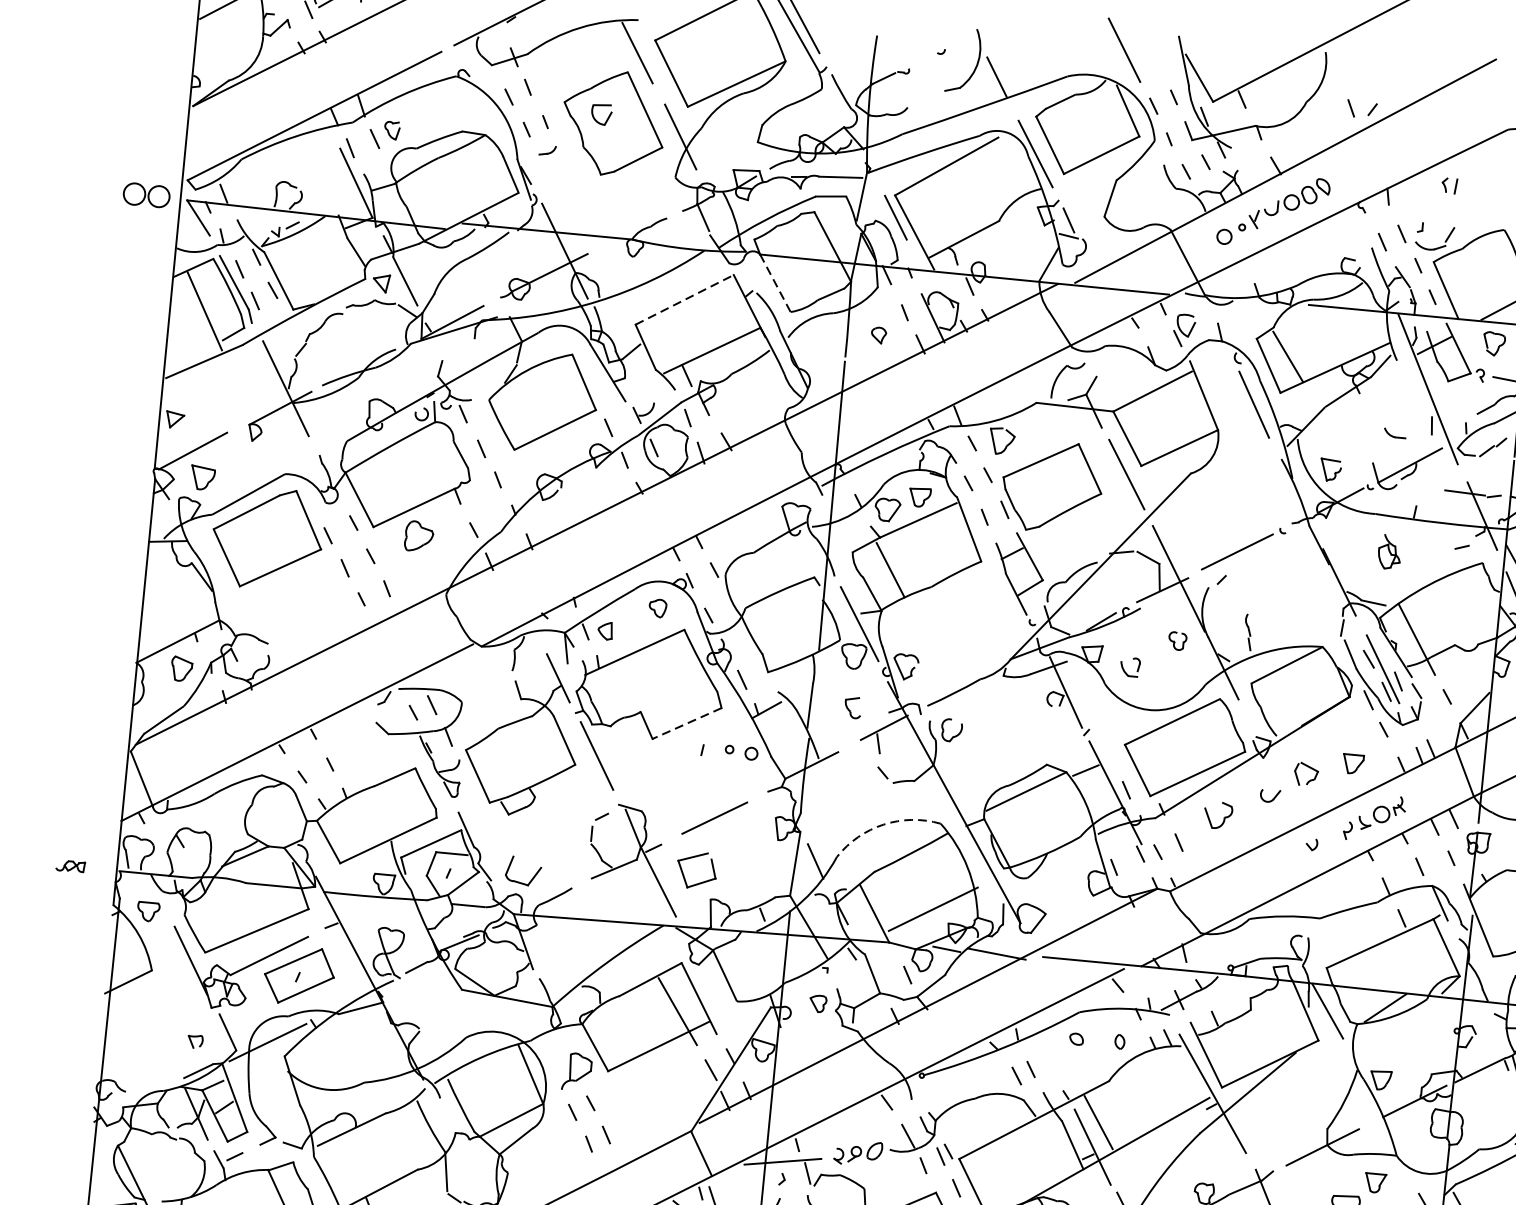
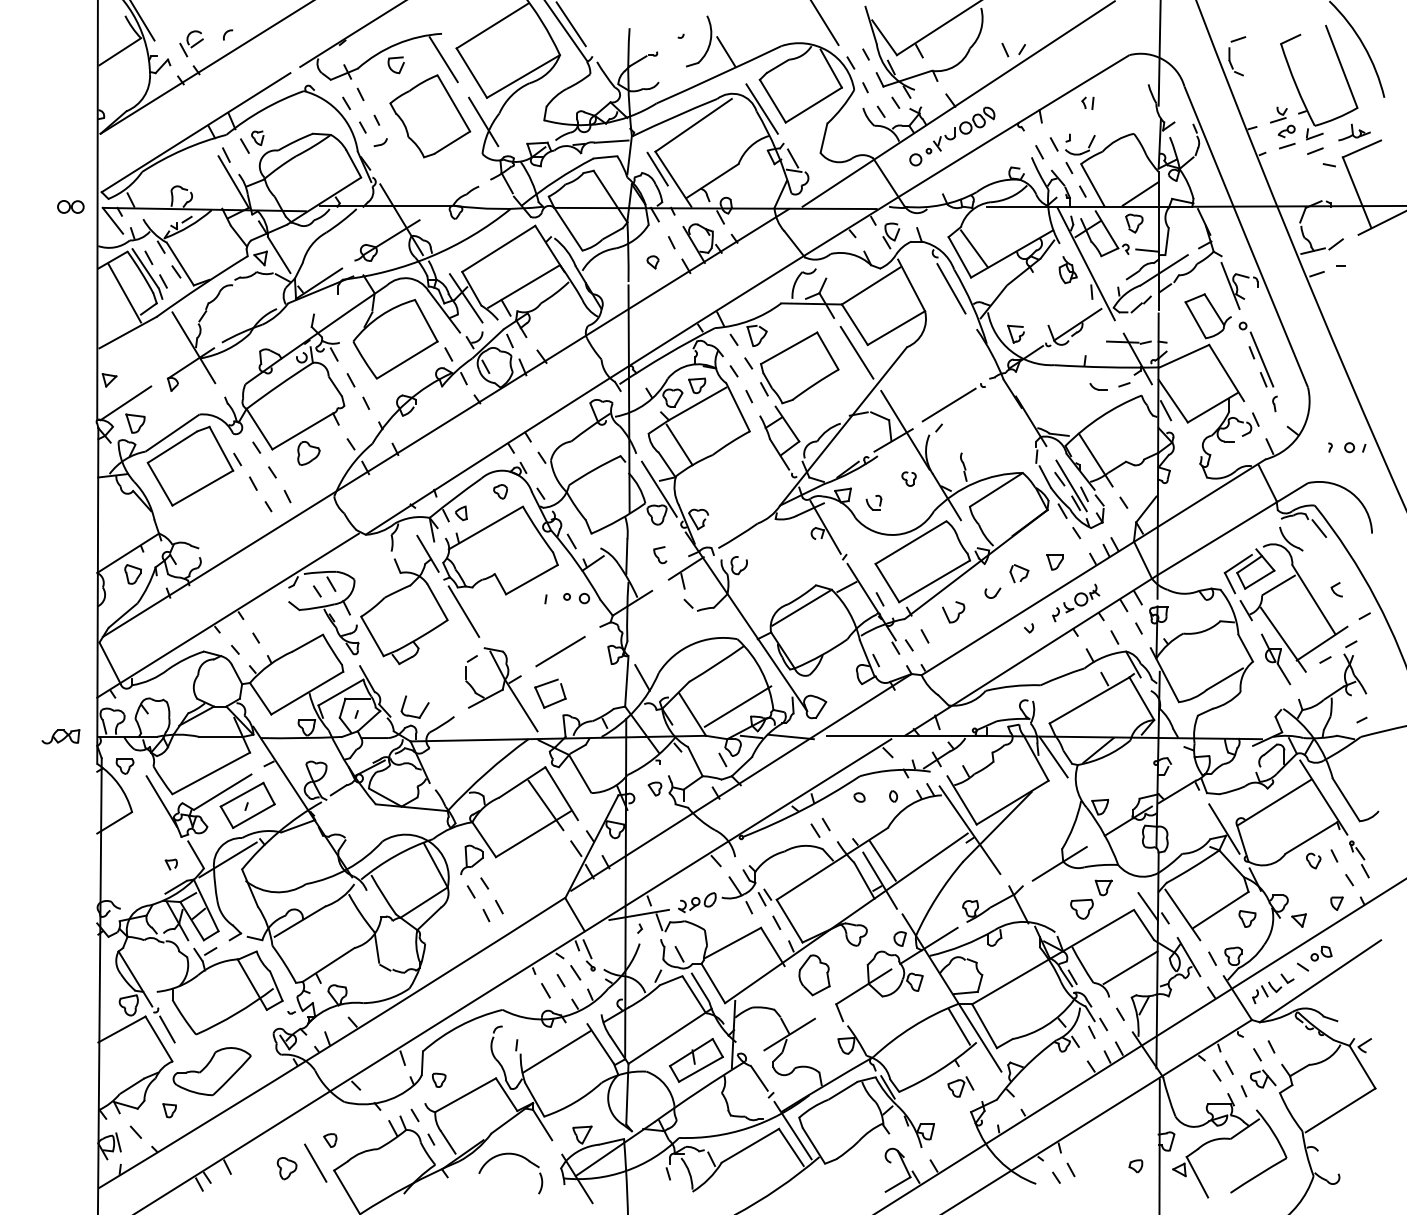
part: (600, 114) -> (395, 65), moved
part: (146, 194) -> (70, 206), size x0.71
line: (775, 283) -> (568, 229), dashed -> solid
line: (685, 299) -> (499, 248), dashed -> solid
line: (636, 358) -> (465, 298), added
part: (1394, 433) -> (1098, 386), moved
part: (1388, 552) -> (1067, 270), moved
line: (686, 723) -> (531, 579), dashed -> solid
arc: (884, 825) -> (693, 644), dashed -> solid
part: (70, 865) -> (60, 736), size x1.67

